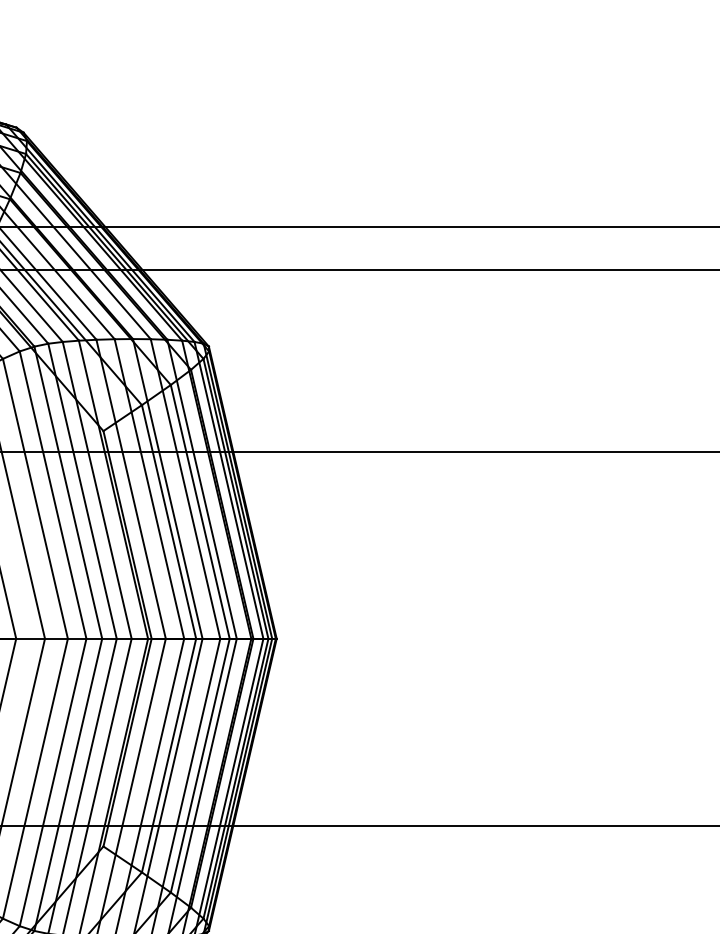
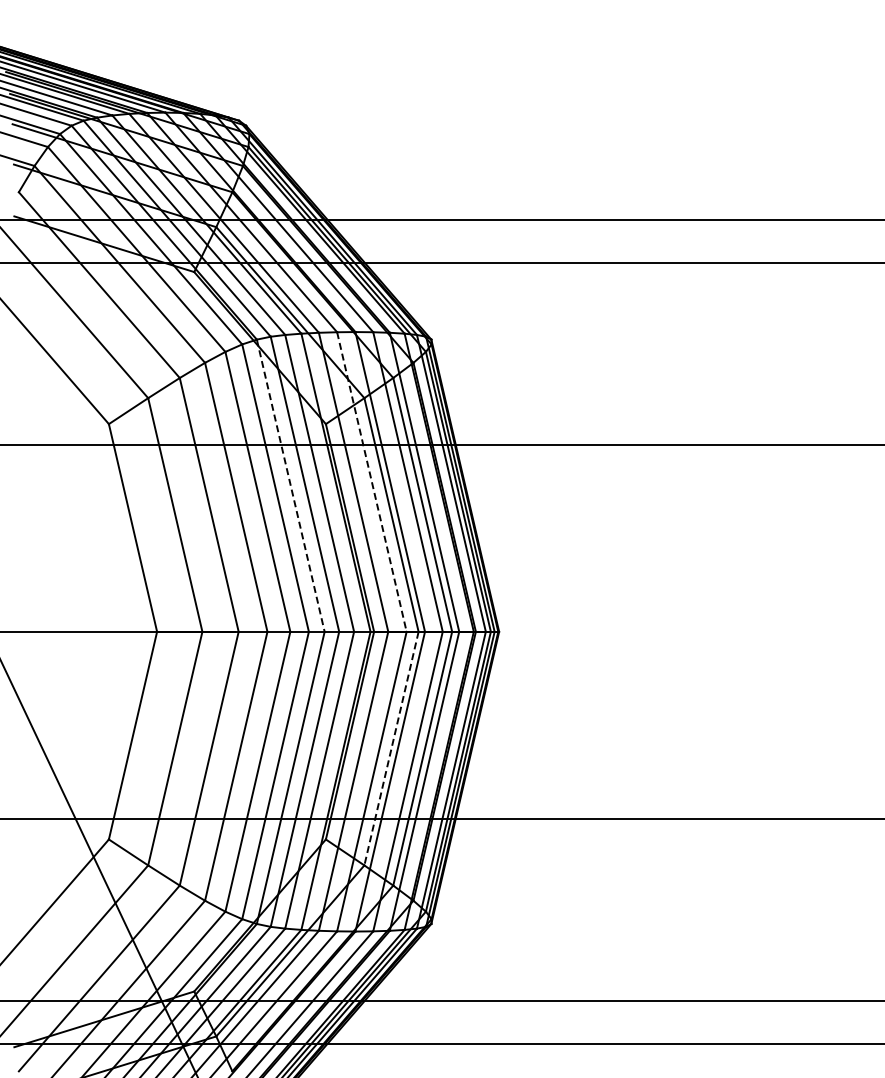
line: (149, 489) -> (371, 482), solid -> dashed
line: (68, 492) -> (290, 485), solid -> dashed
line: (169, 755) -> (391, 748), solid -> dashed

